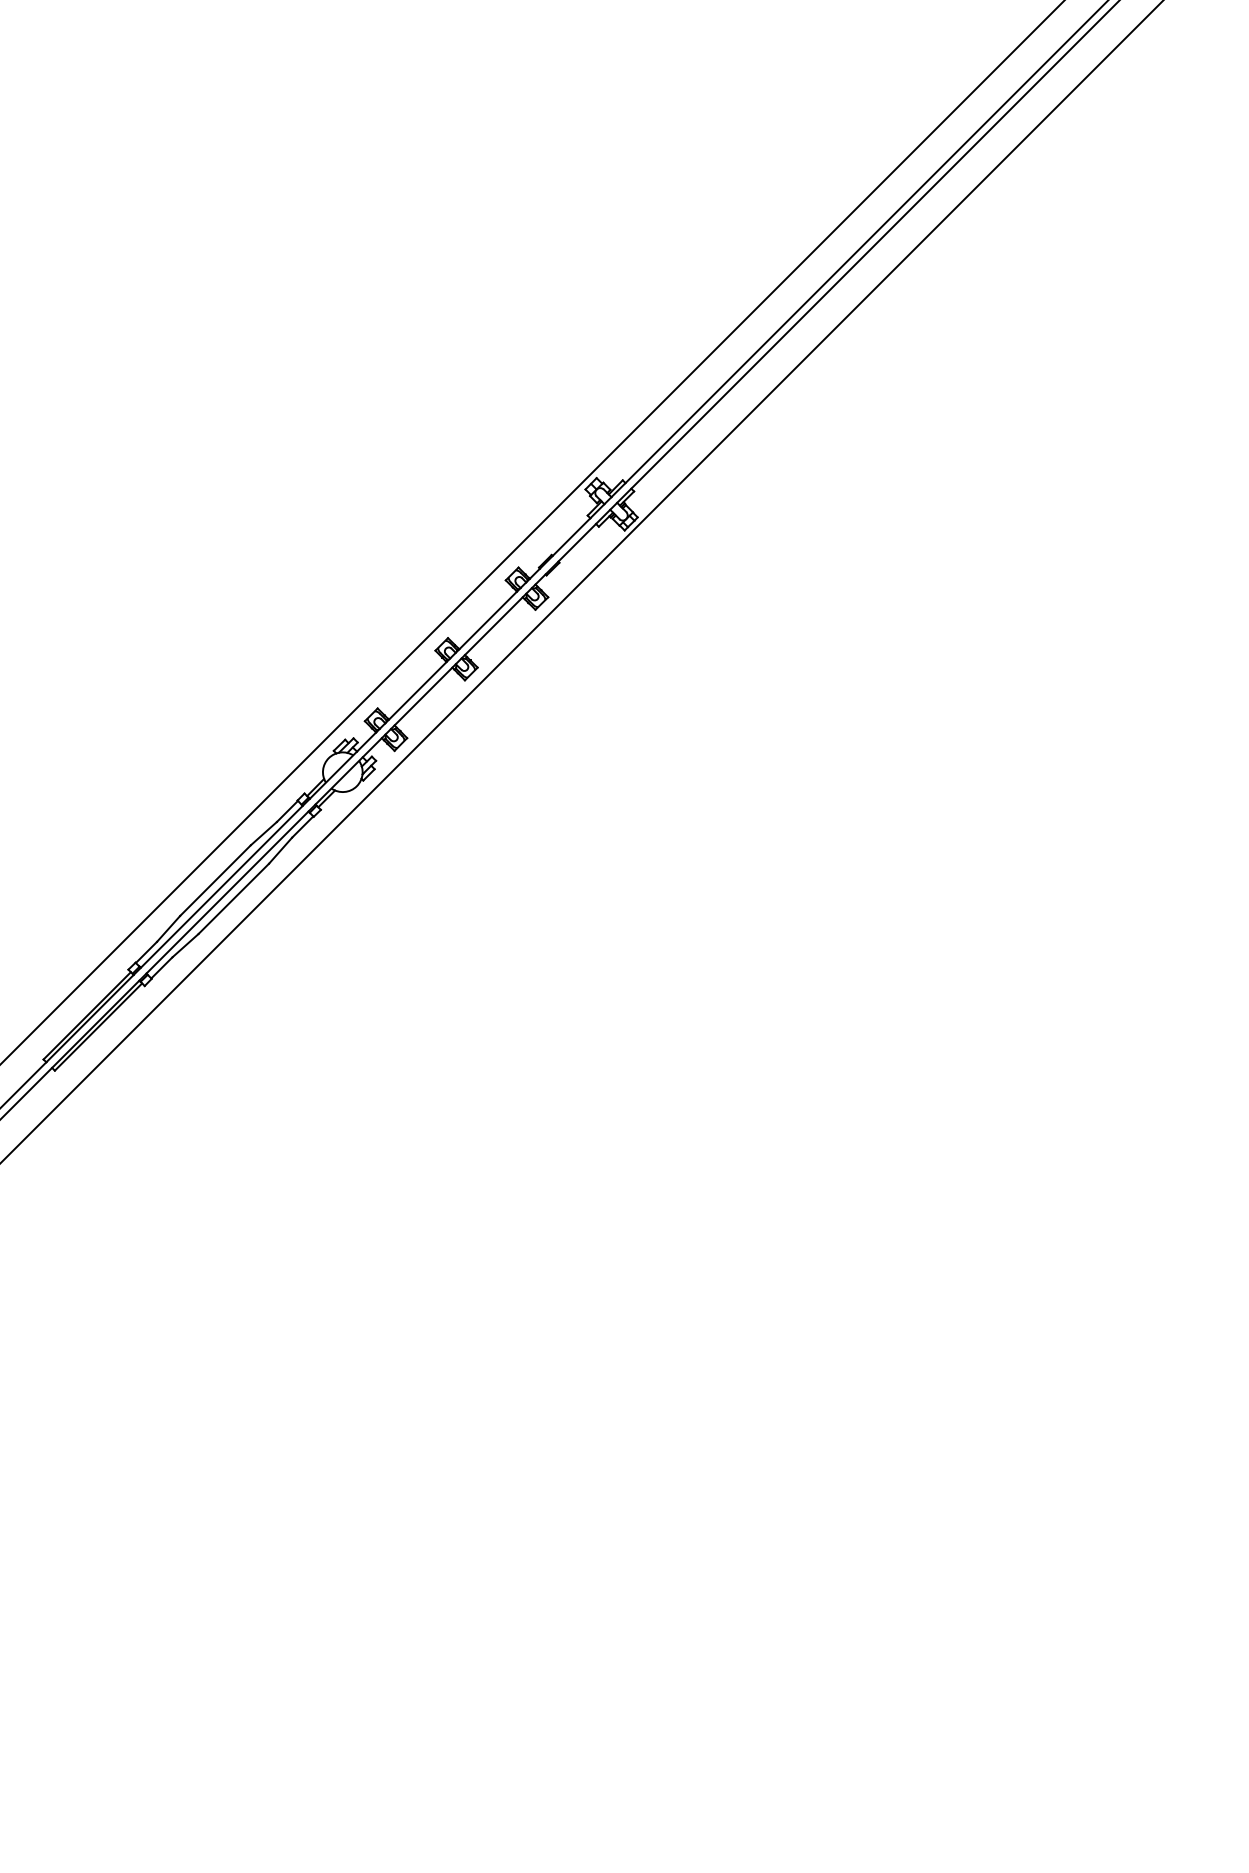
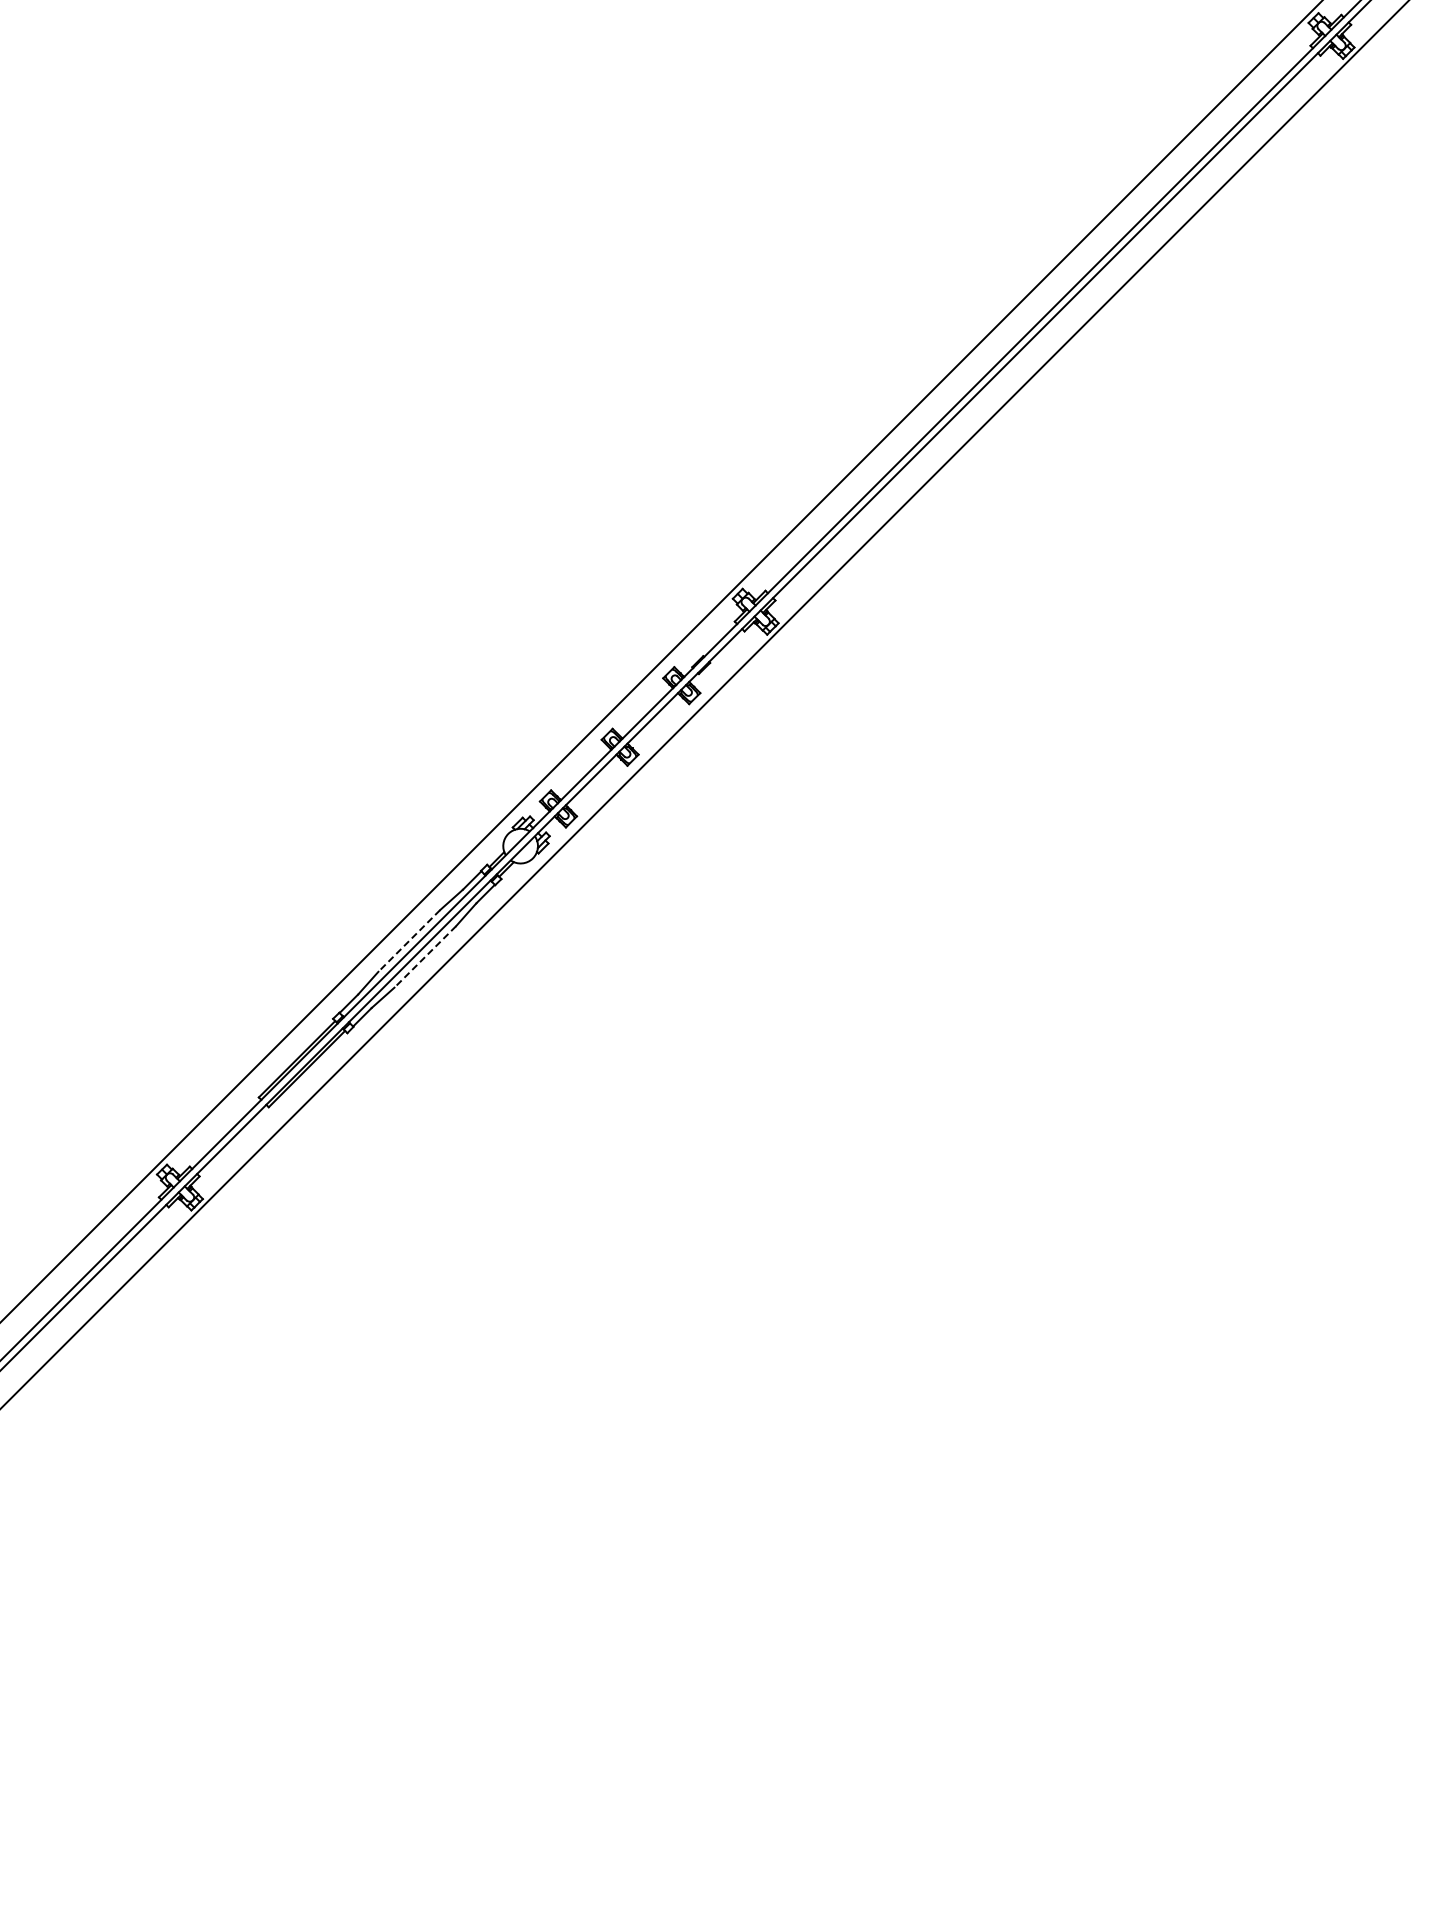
line: (215, 880) -> (409, 940), solid -> dashed
line: (234, 898) -> (425, 956), solid -> dashed

